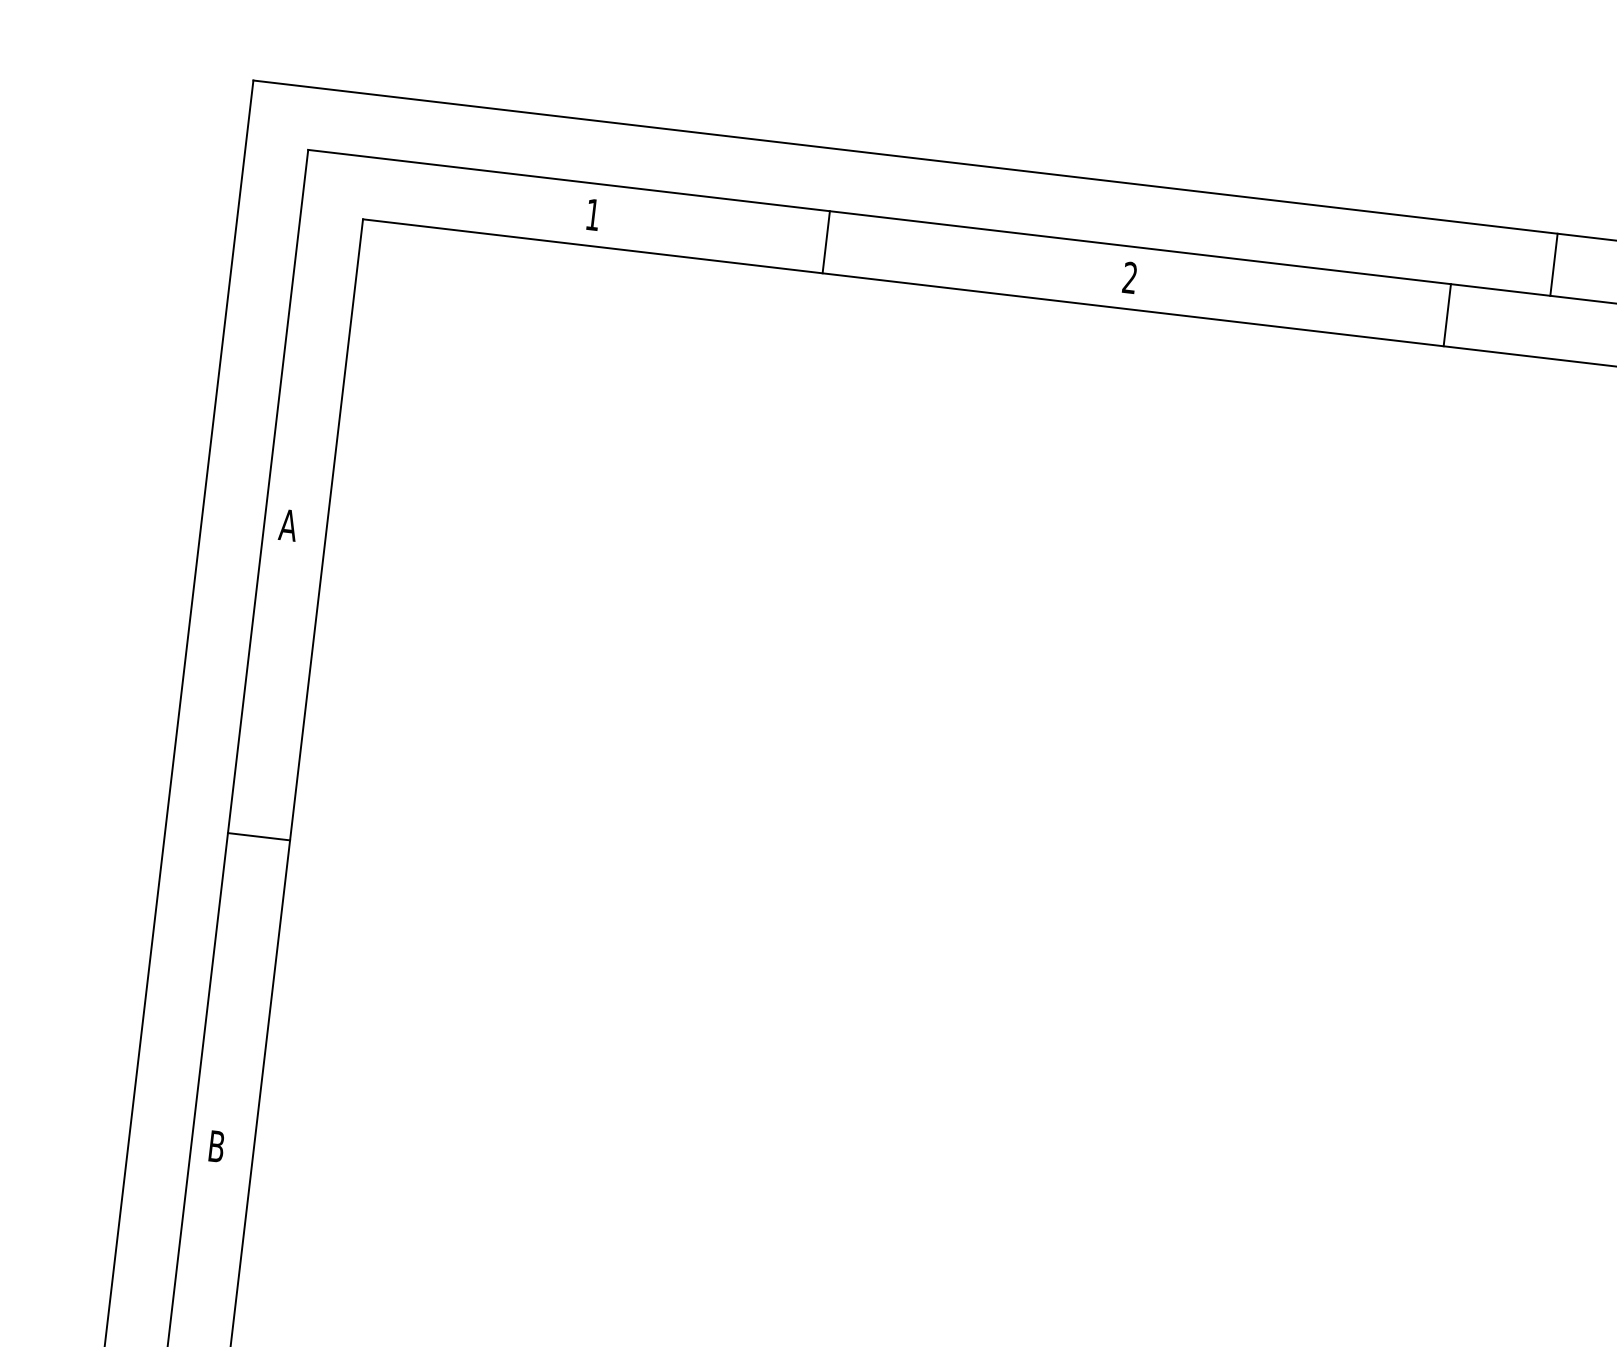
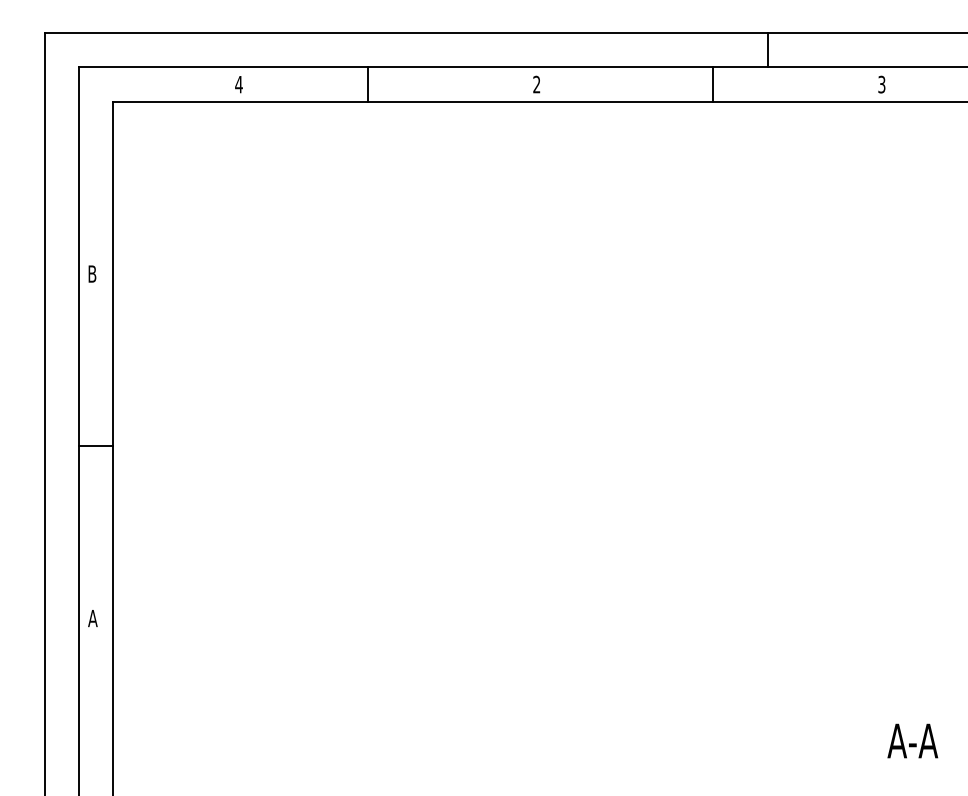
text: (592, 214) -> (238, 84), 1 -> 4
text: (288, 524) -> (92, 273), A -> B
text: (215, 1146) -> (92, 618), B -> A

